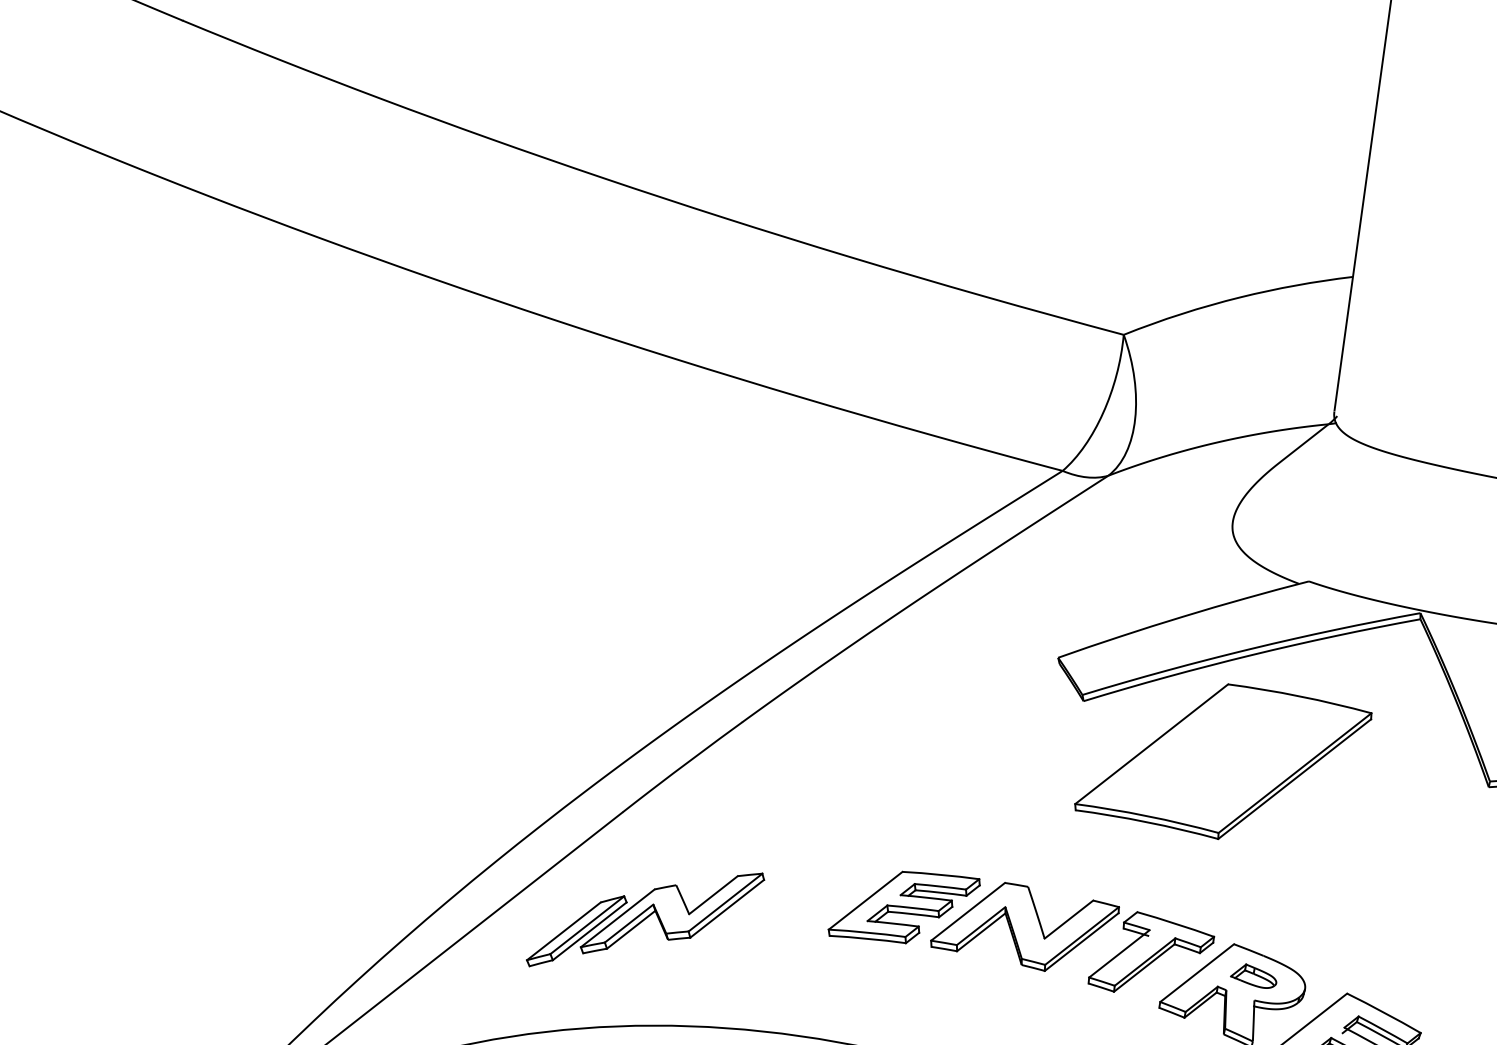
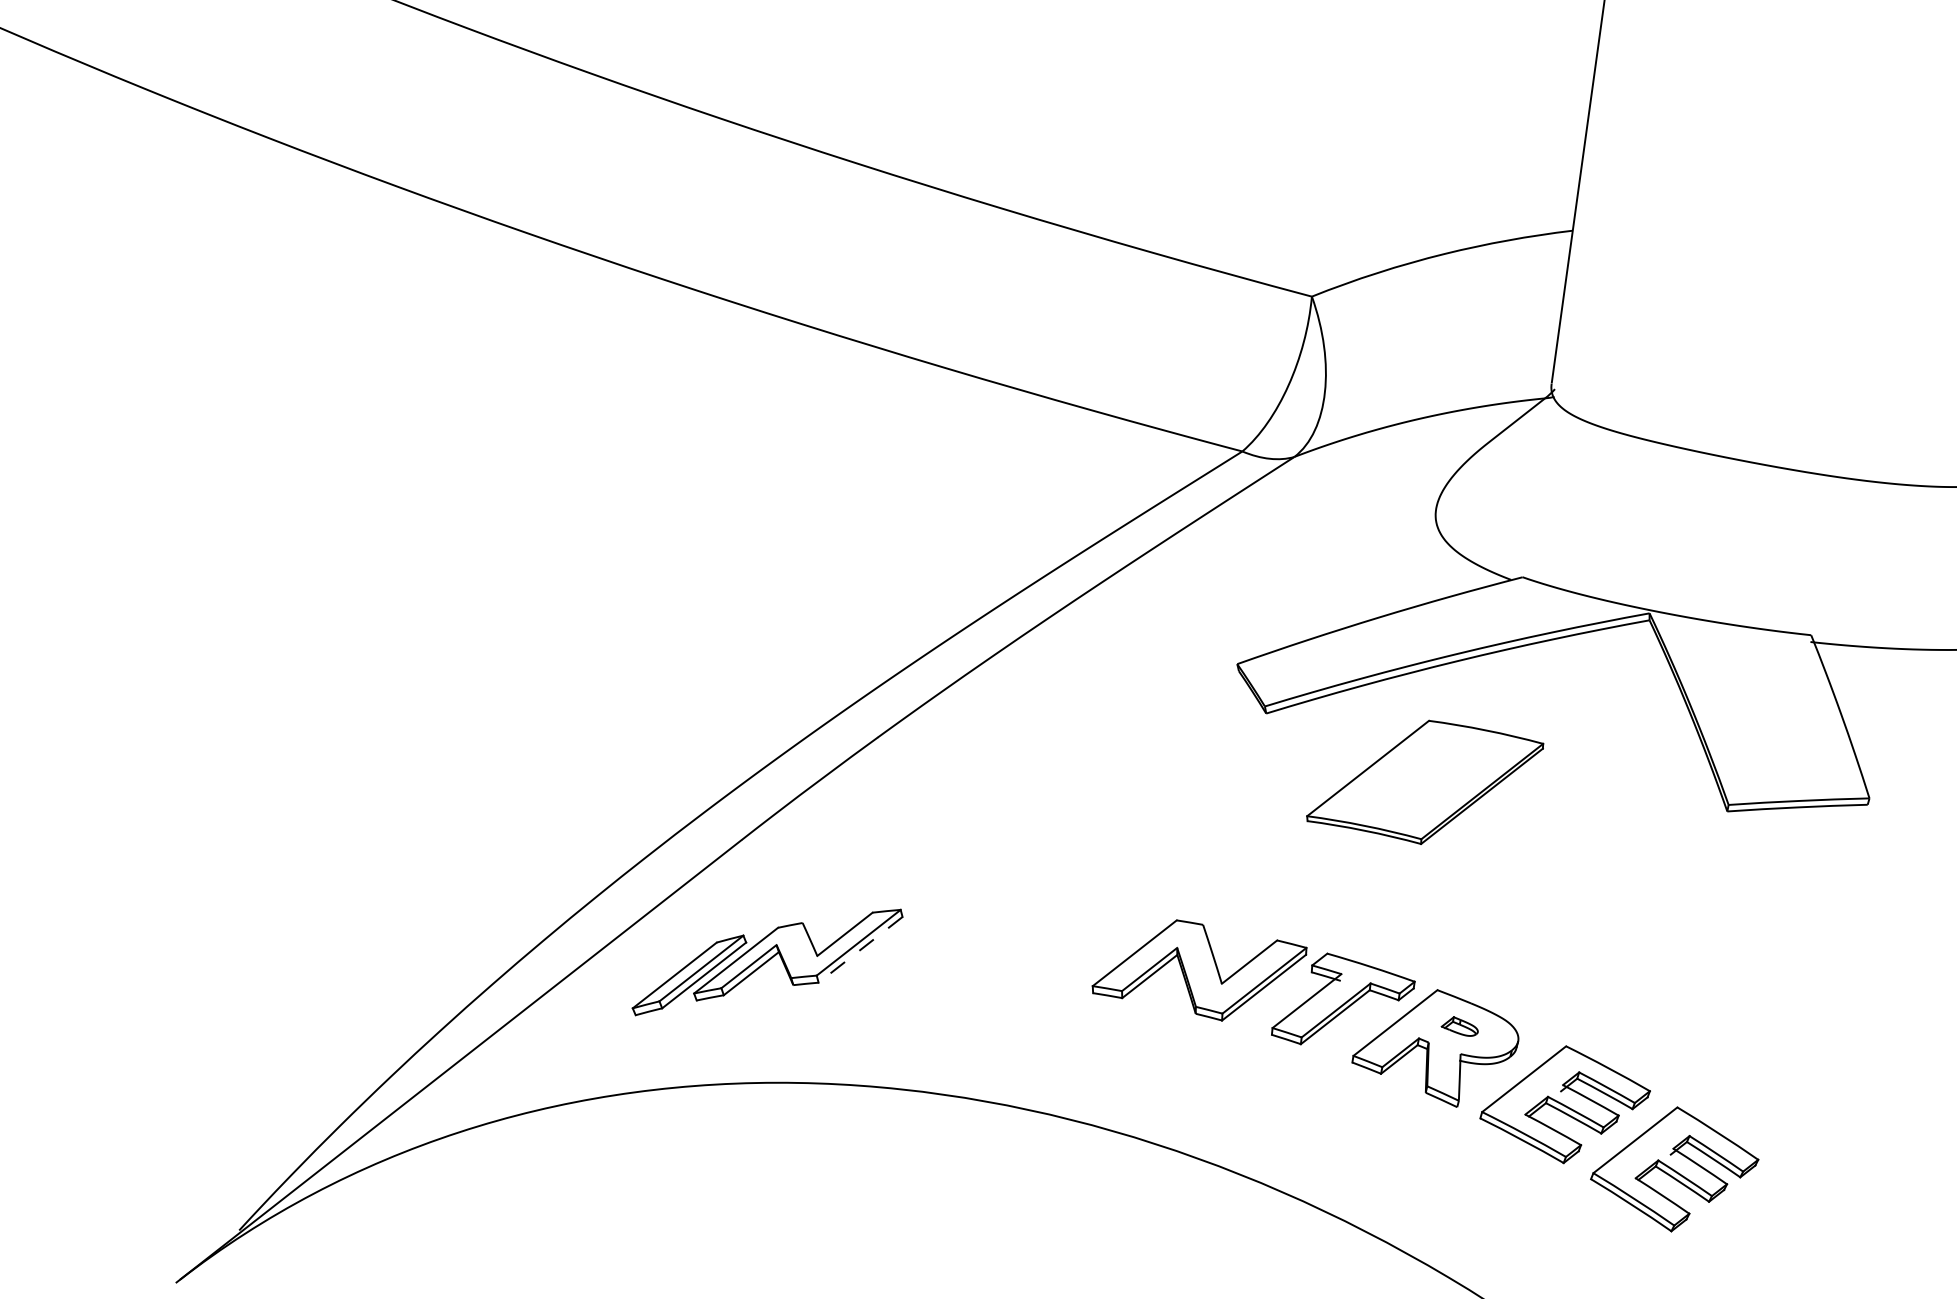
part: (1222, 761) -> (1424, 782), size x0.7
part: (904, 906) -> (1062, 947), removed
line: (727, 909) -> (860, 950), solid -> dashed
part: (1253, 976) -> (1459, 1026), size x0.7

